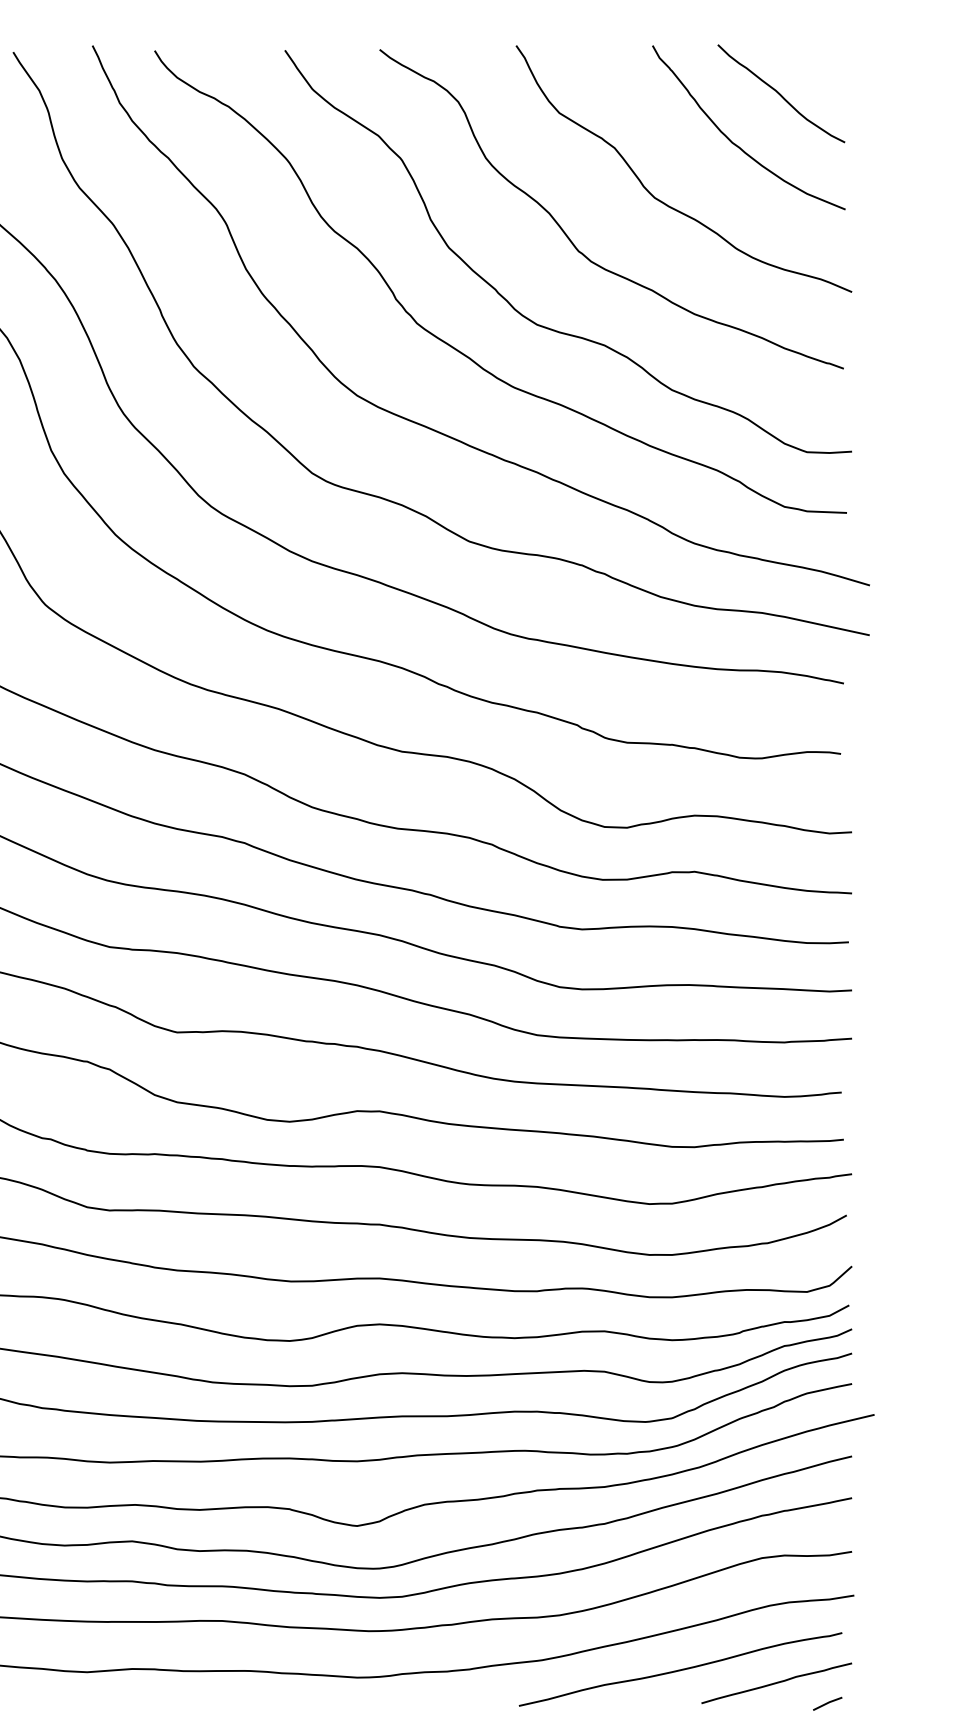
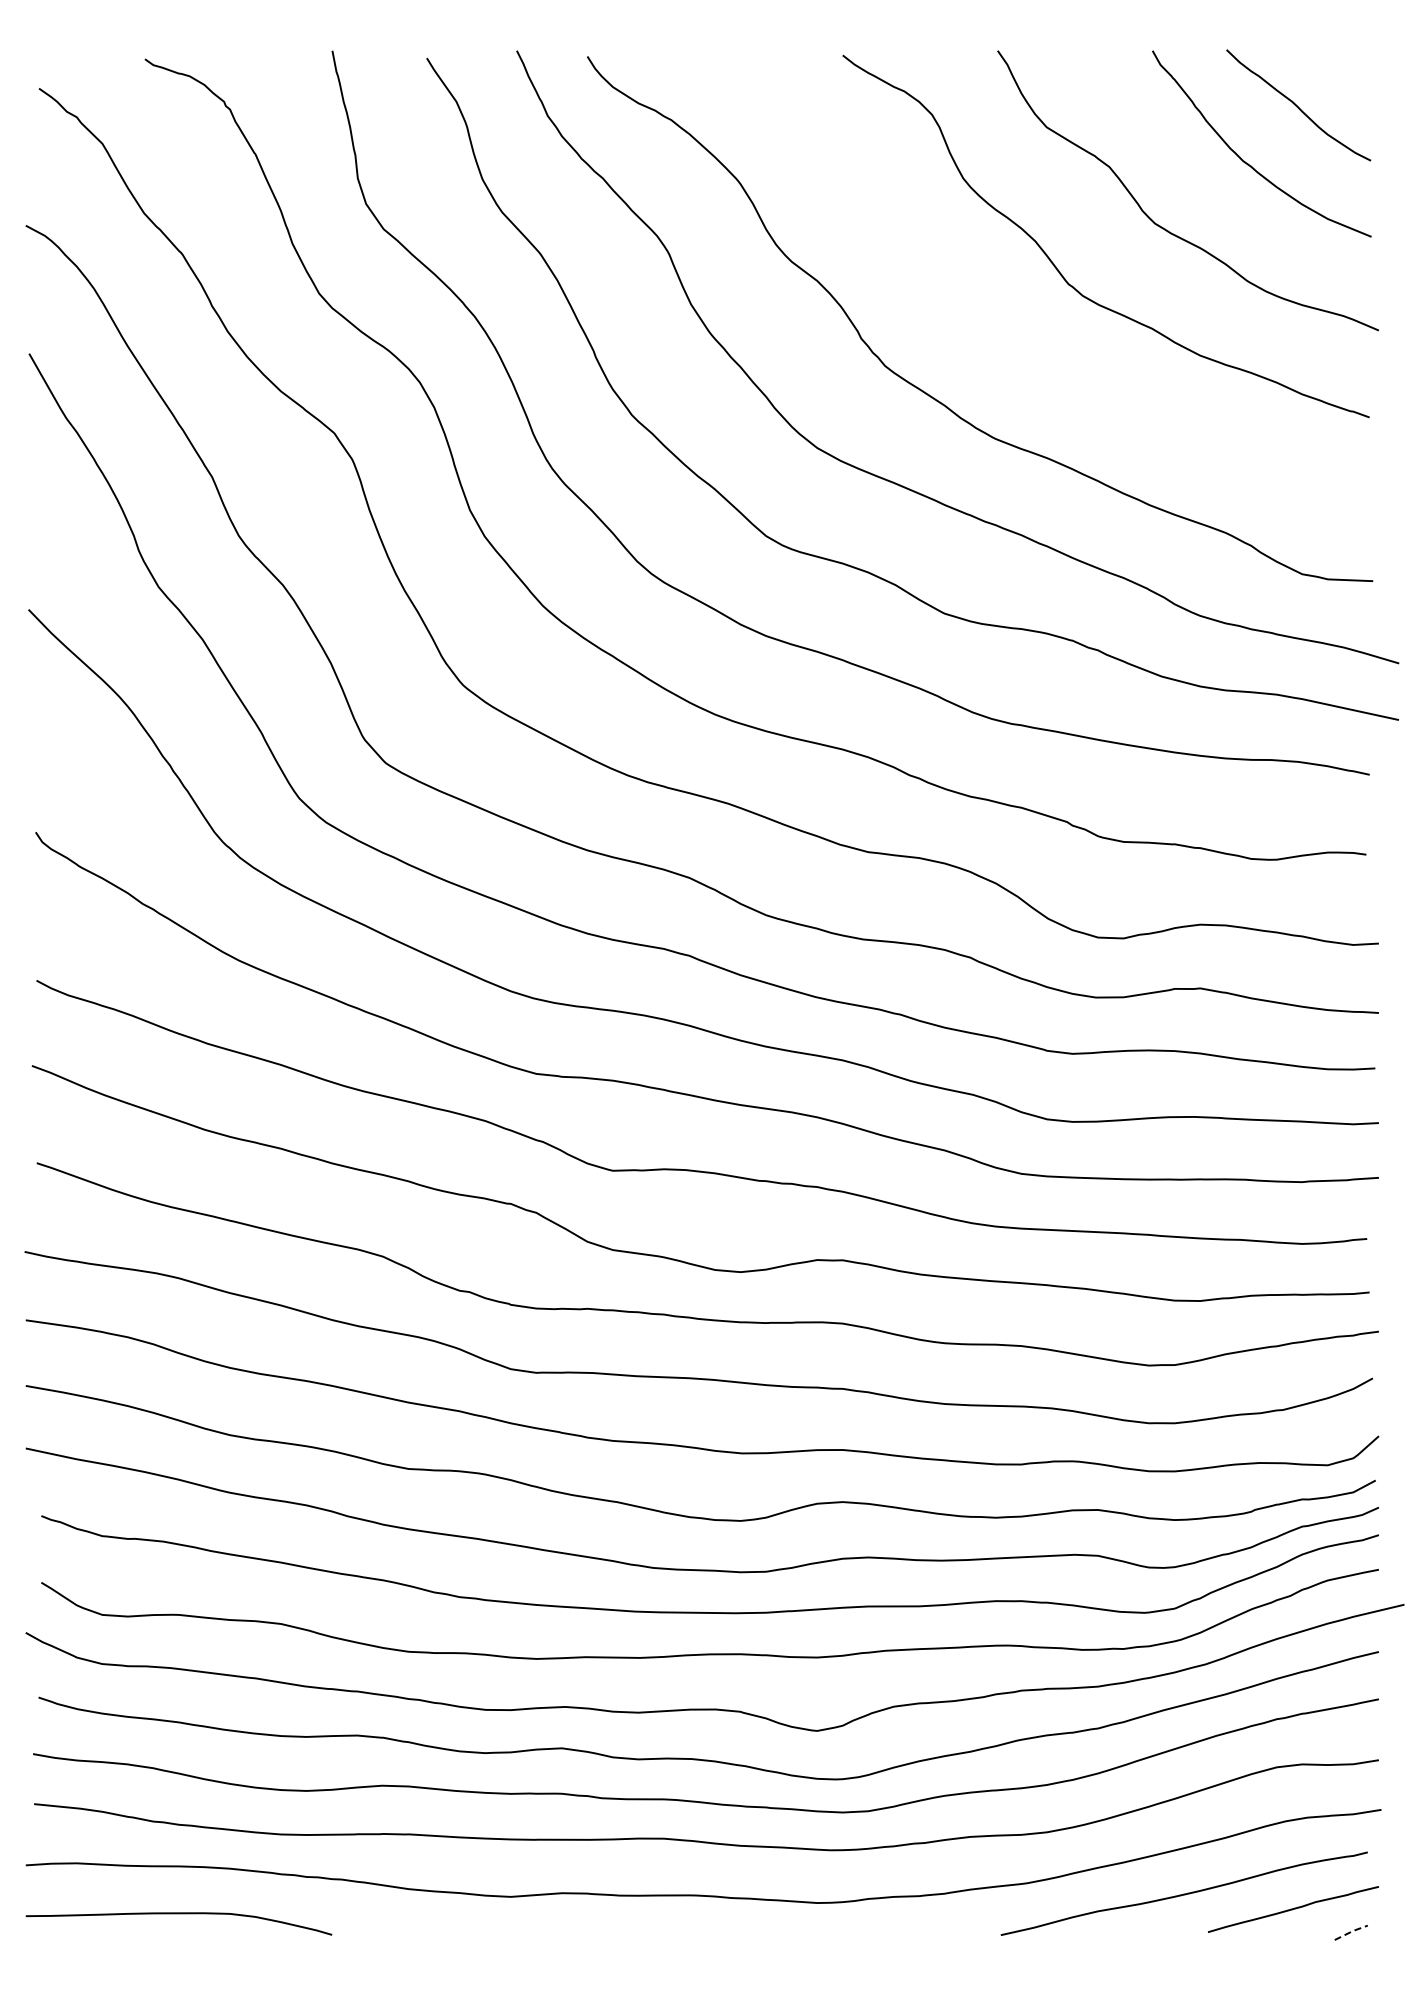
curve: (526, 316) -> (1009, 358), removed
line: (827, 1702) -> (1351, 1931), solid -> dashed

